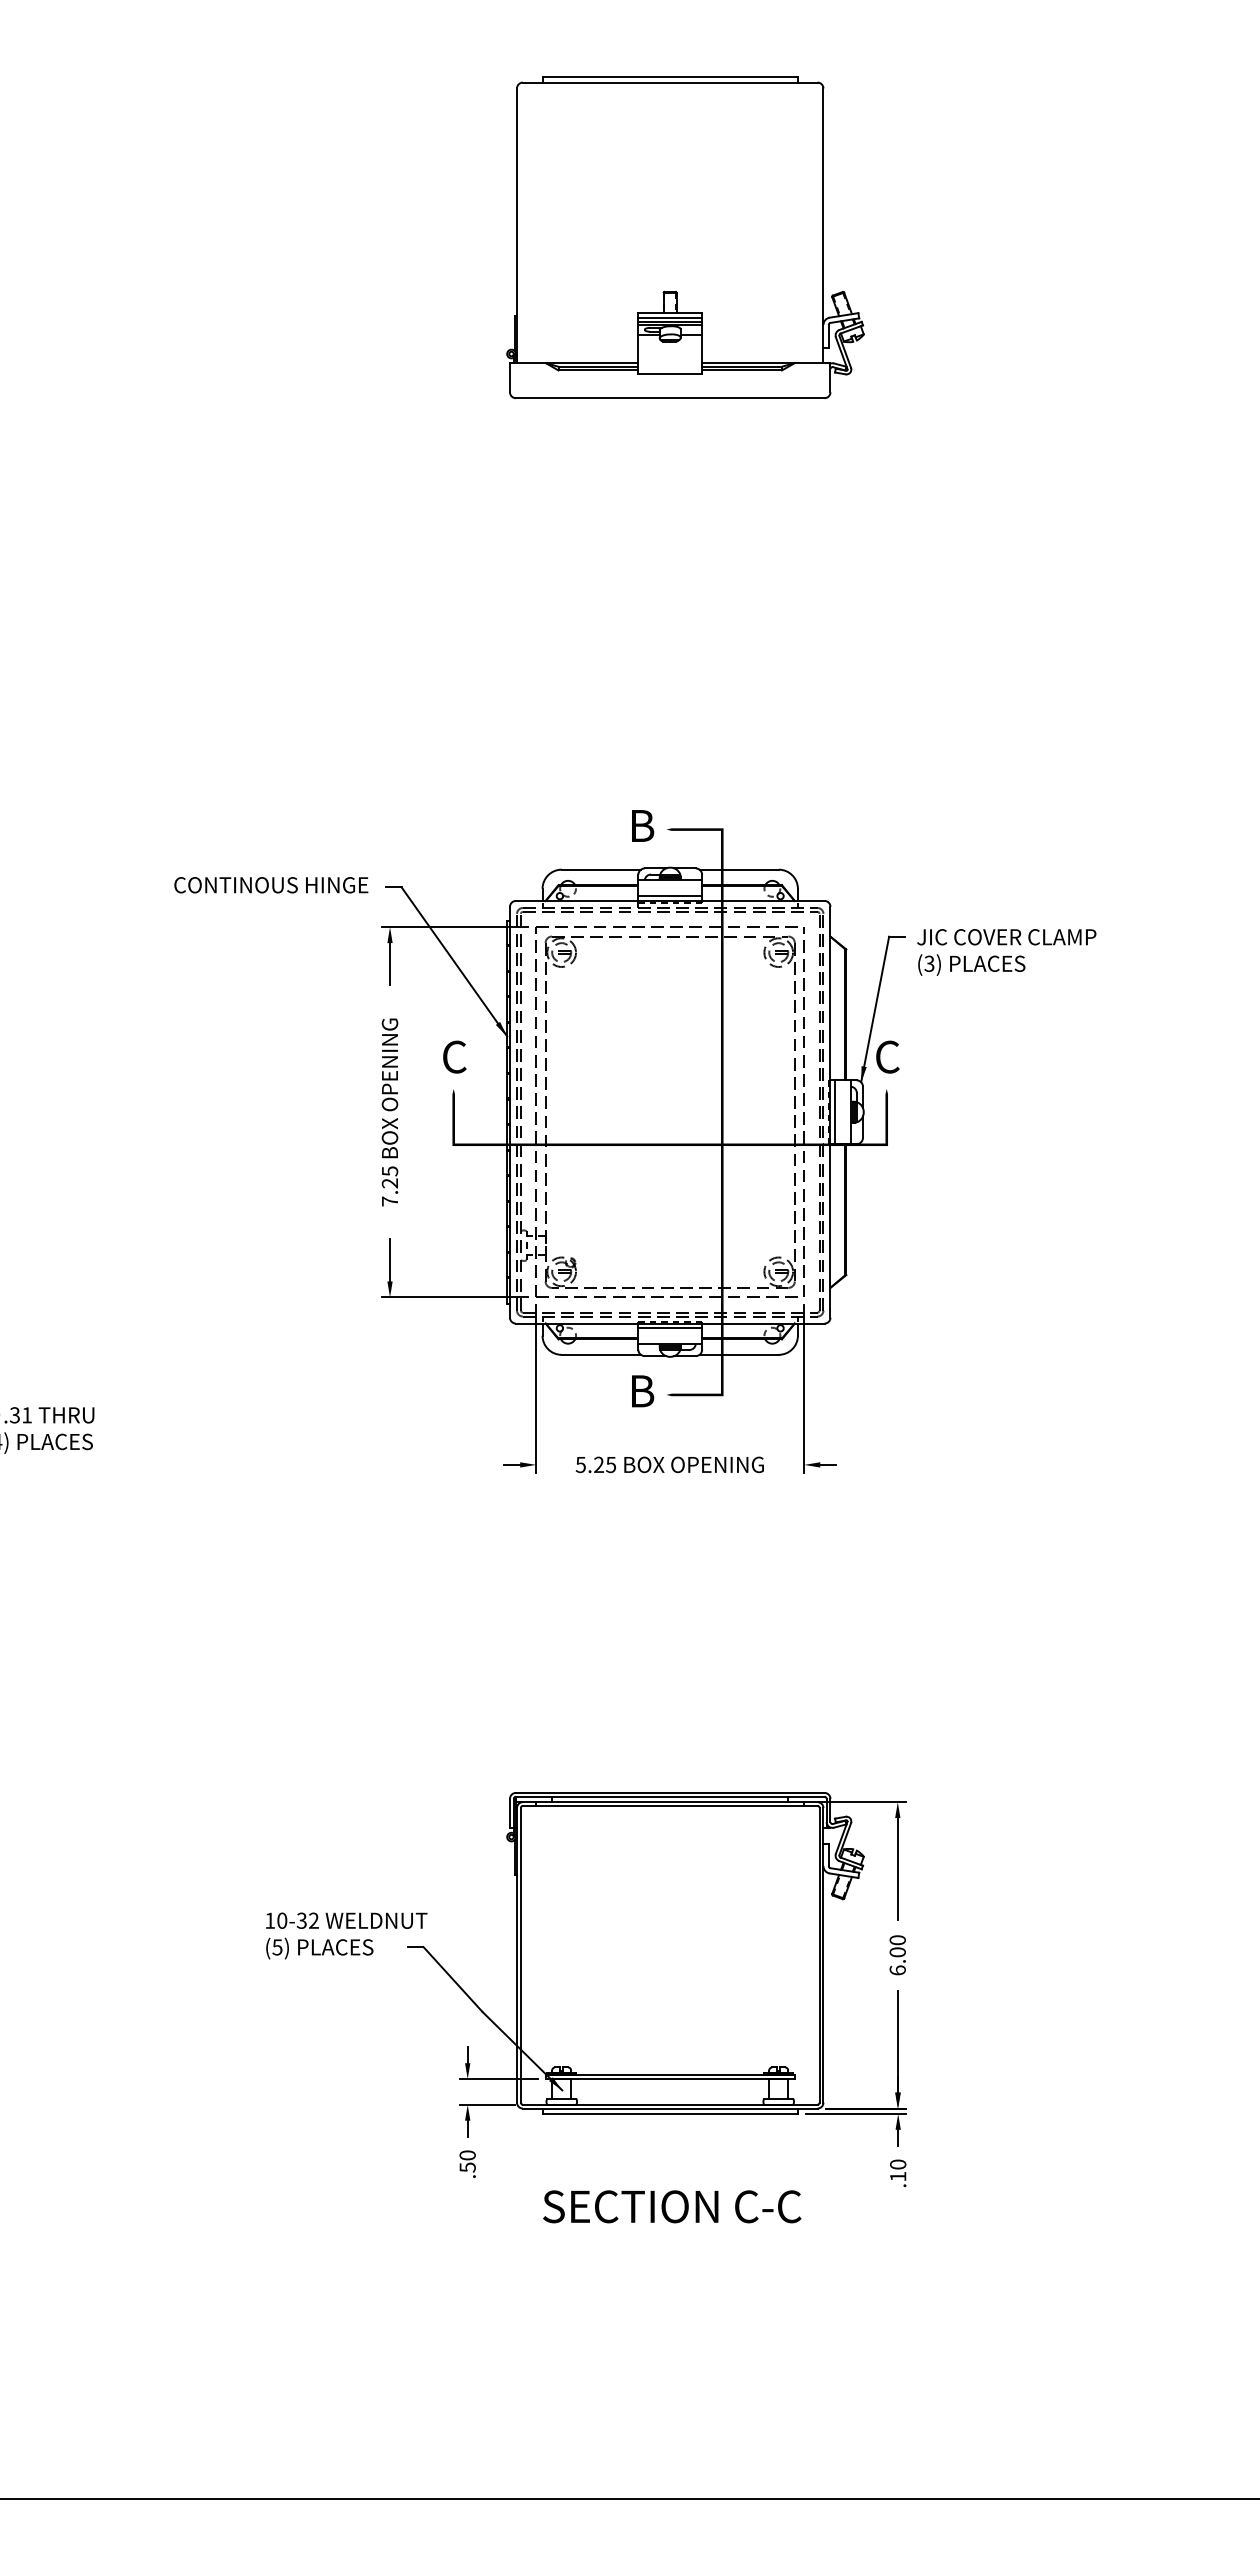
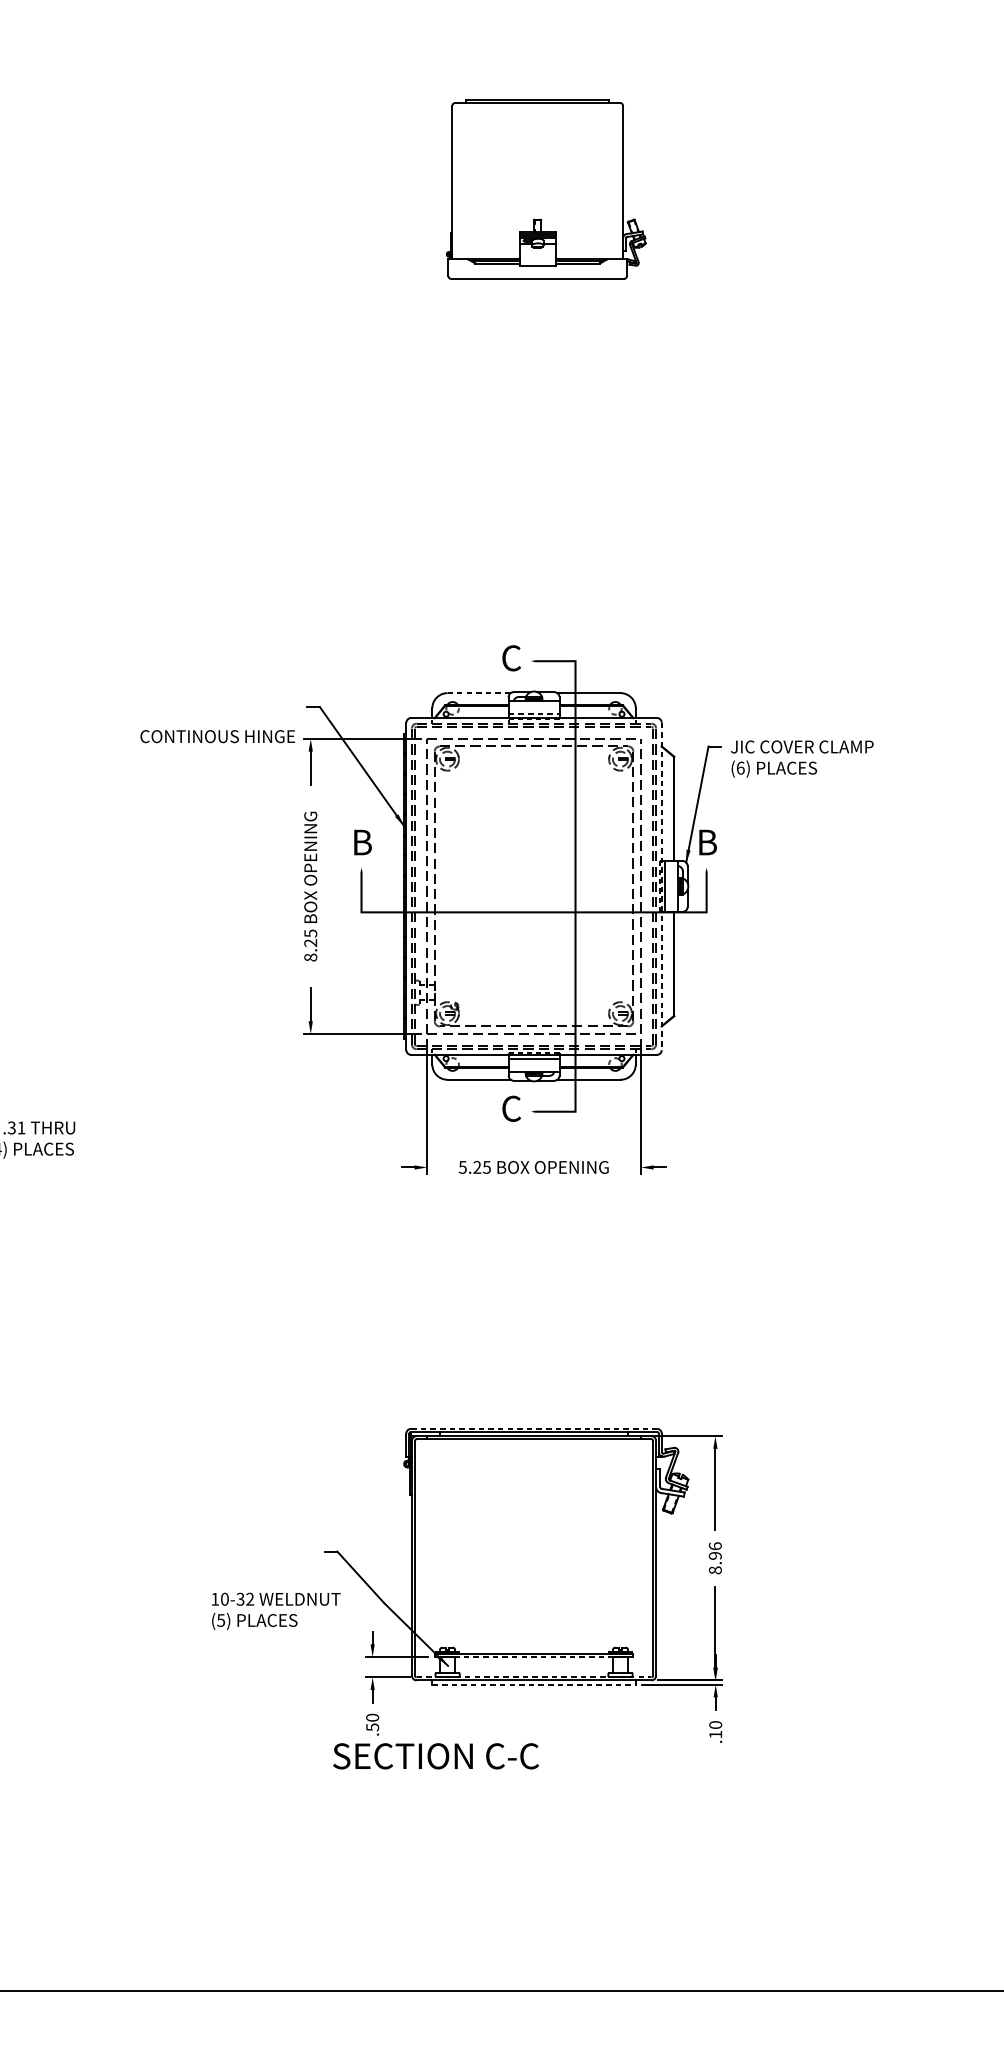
part: (685, 237) -> (546, 189), size x0.7
text: (642, 825) -> (511, 657), B -> C
line: (601, 869) -> (479, 692), solid -> dashed
text: (271, 885) -> (217, 736), moved
line: (670, 896) -> (534, 714), solid -> dashed
text: (929, 963) -> (740, 767), (3) -> (6)
text: (454, 1056) -> (362, 842), C -> B
text: (887, 1056) -> (707, 842), C -> B
line: (830, 1112) -> (661, 886), solid -> dashed
text: (389, 1201) -> (310, 957), 7.25 -> 8.25
text: (642, 1390) -> (511, 1108), B -> C
line: (670, 1792) -> (534, 1428), solid -> dashed
text: (346, 1935) -> (276, 1611), moved
text: (897, 1955) -> (715, 1558), 6.00 -> 8.96
line: (670, 2079) -> (534, 1657), solid -> dashed
line: (670, 2104) -> (534, 1677), solid -> dashed
line: (670, 2113) -> (534, 1684), solid -> dashed
text: (672, 2206) -> (436, 1756), moved

